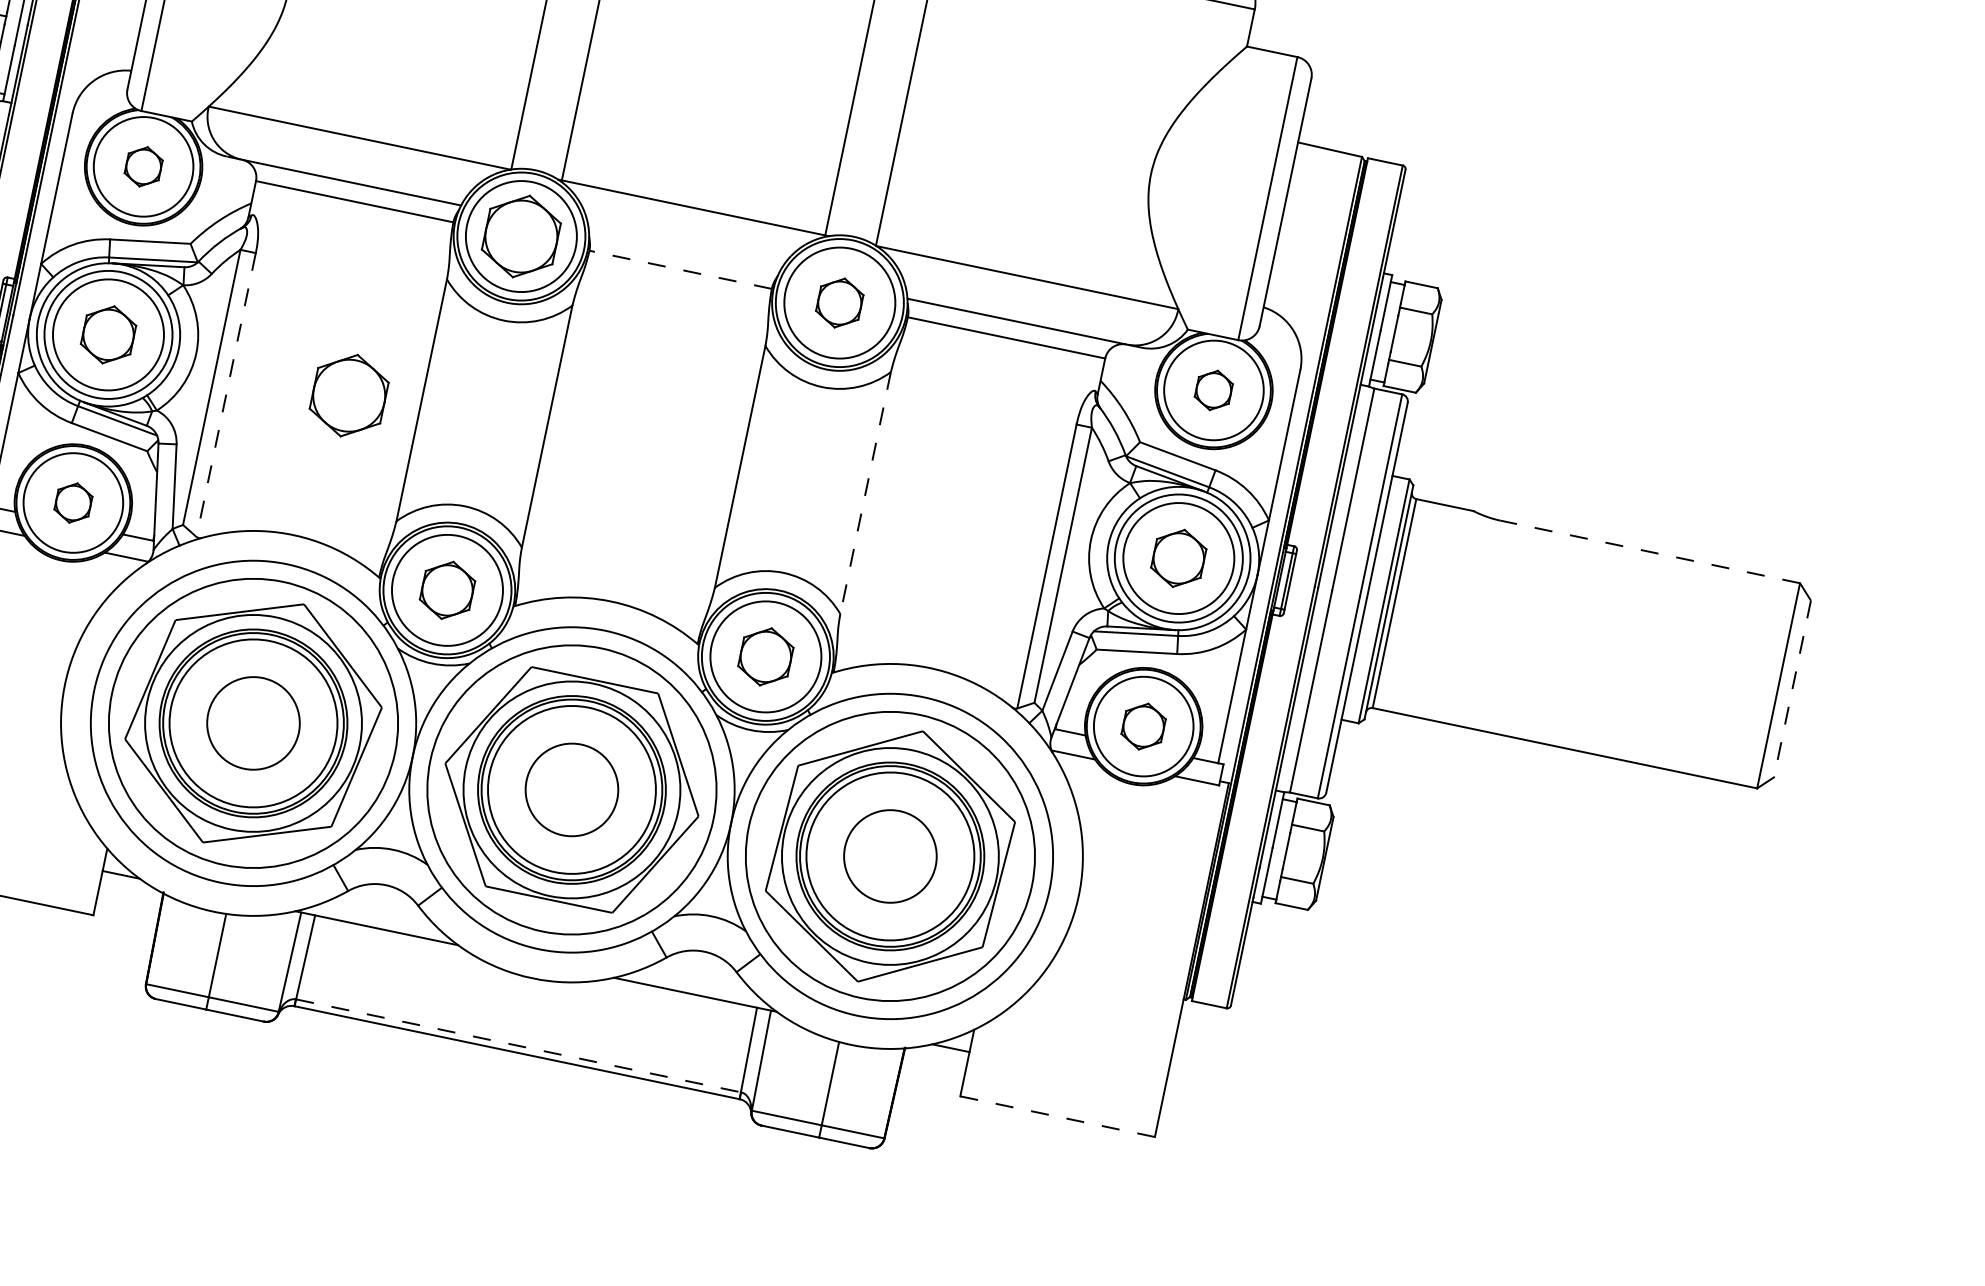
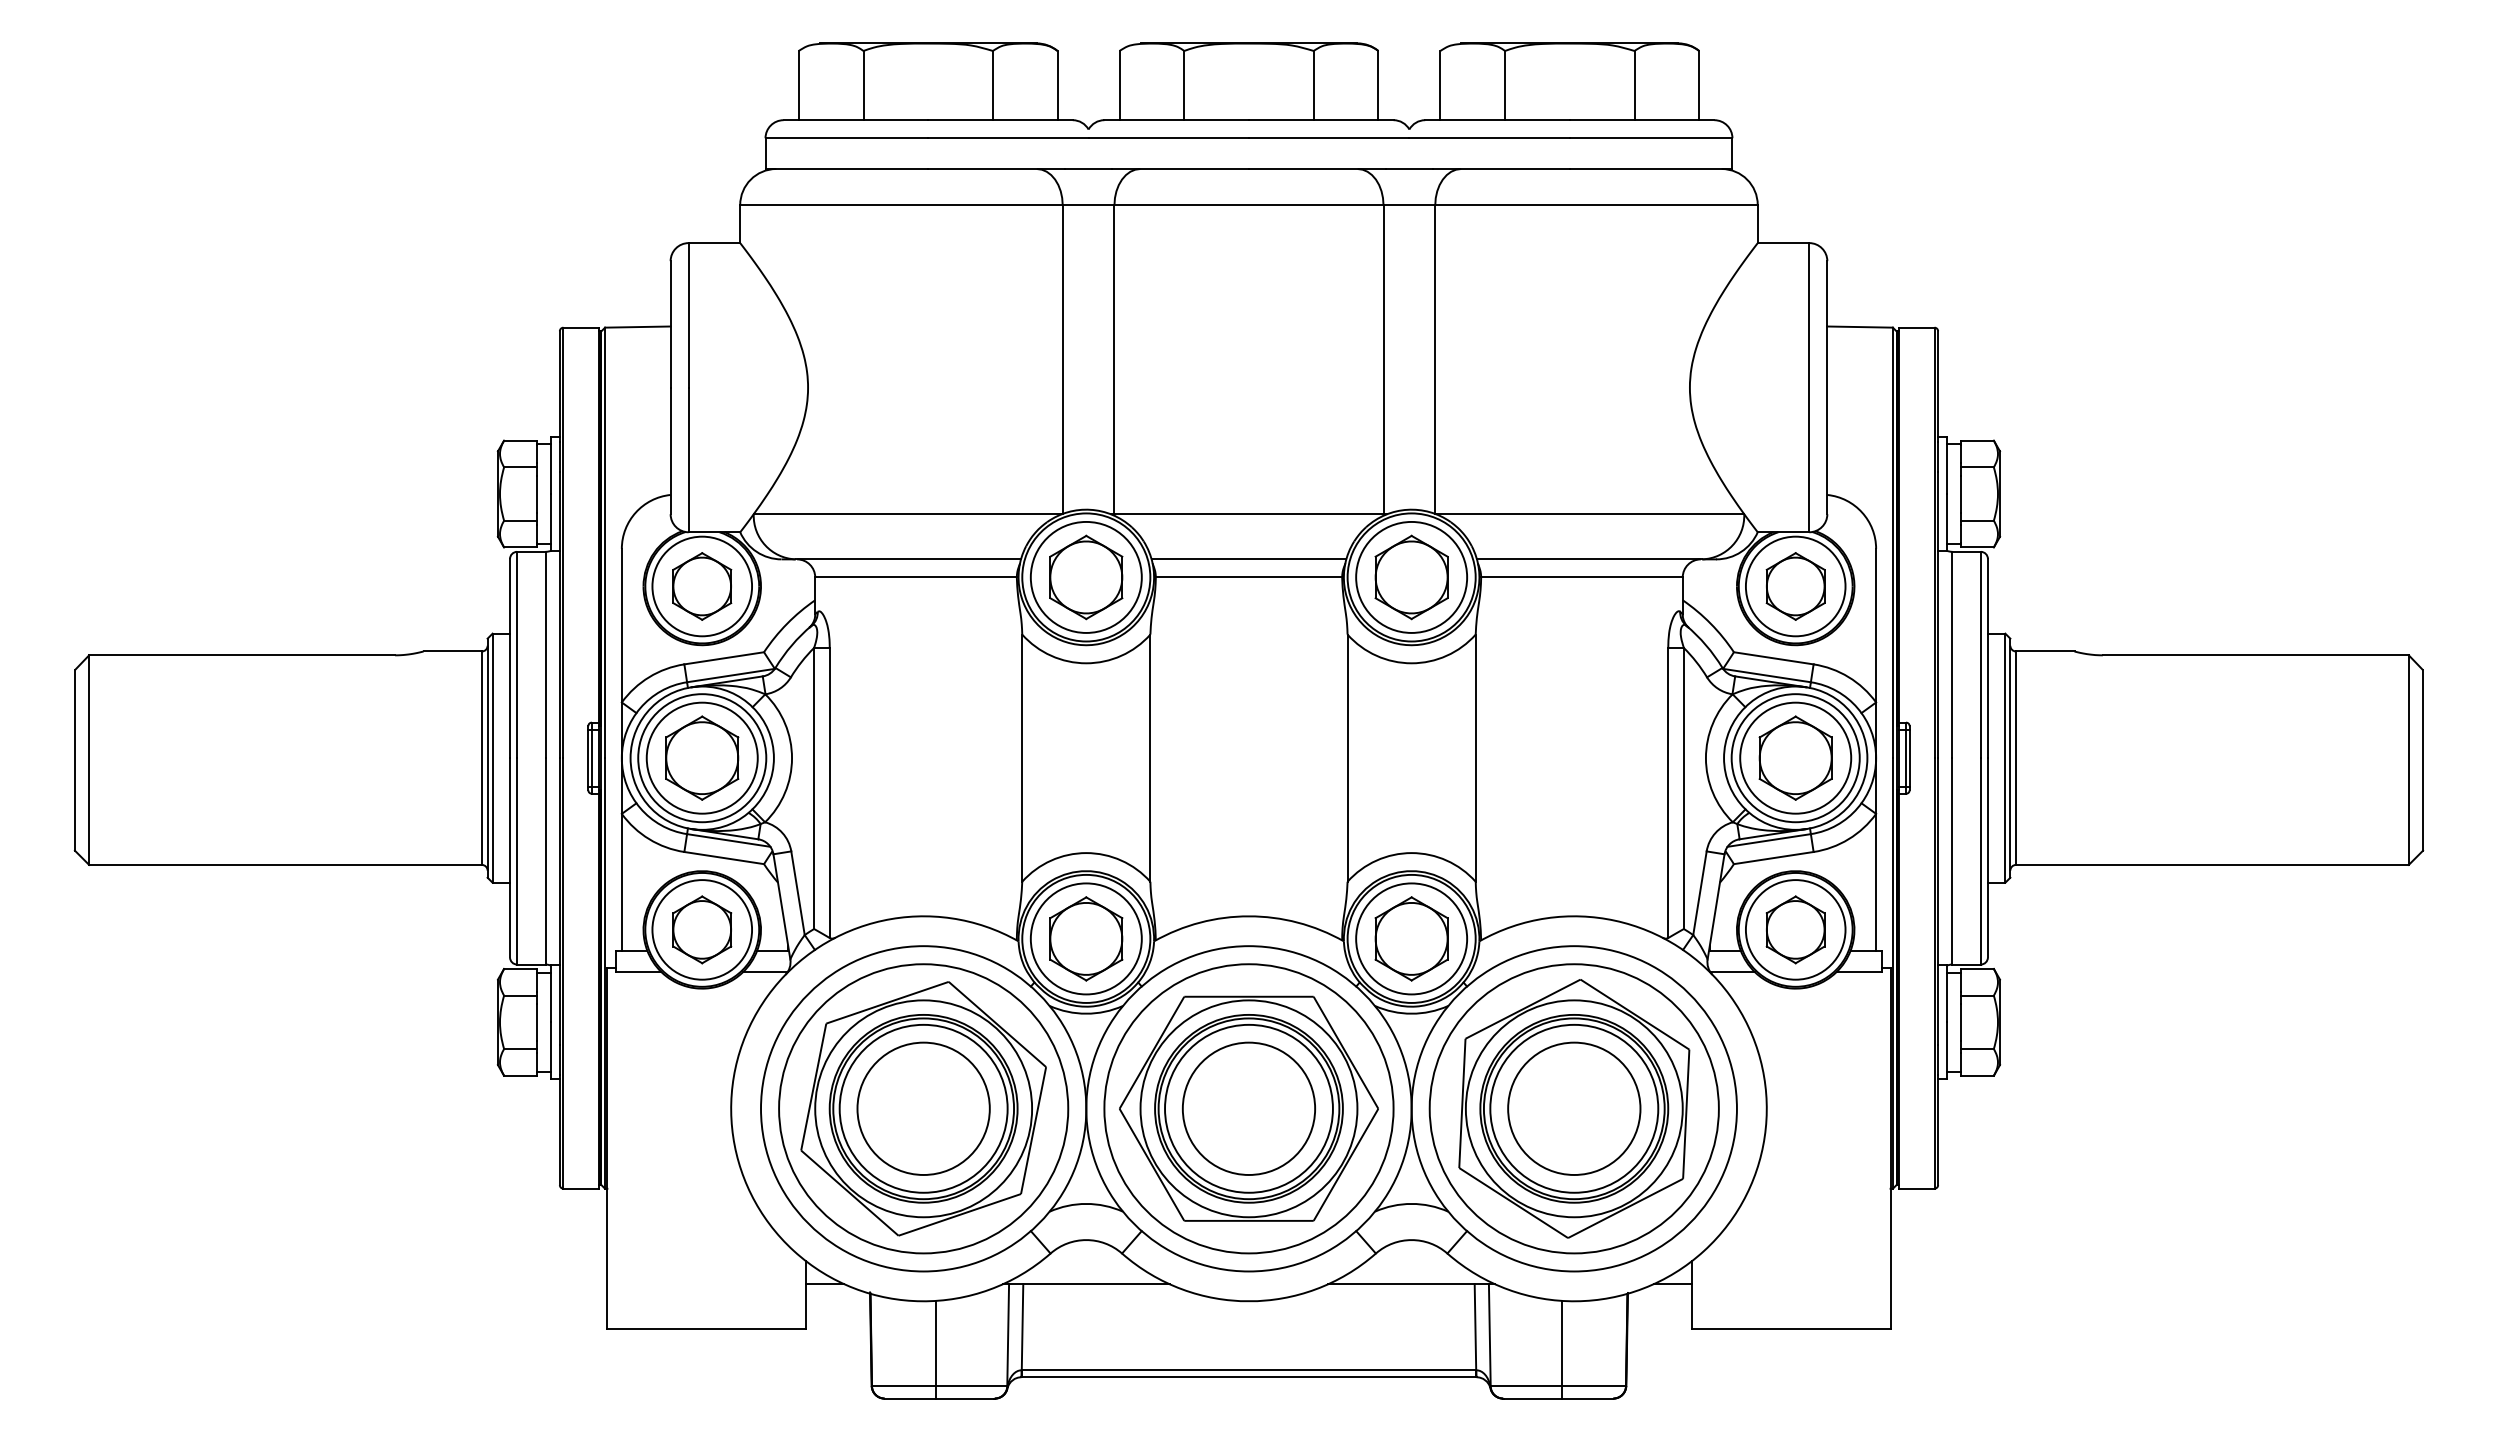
part: (143, 166) -> (702, 586), size x1.67
line: (683, 252) -> (1248, 559), added
line: (680, 269) -> (1248, 577), dashed -> solid
part: (839, 303) -> (1411, 577), size x1.67
part: (108, 334) -> (702, 757), size x1.43
part: (1213, 390) -> (1795, 586), size x1.67
line: (225, 395) -> (829, 793), dashed -> solid
part: (349, 395) -> (950, 768), removed
line: (865, 493) -> (1475, 758), dashed -> solid
part: (73, 502) -> (702, 929), size x1.67
line: (1649, 552) -> (2255, 655), dashed -> solid
part: (1178, 557) -> (1795, 757), size x1.43
part: (447, 589) -> (1086, 938), size x1.43
part: (765, 656) -> (1411, 938), size x1.43
line: (1792, 689) -> (2423, 760), dashed -> solid
circle: (253, 723) -> (923, 1108), size x1.43
part: (1143, 726) -> (1795, 929), size x1.43
circle: (571, 789) -> (1248, 1108), size x1.43
circle: (890, 856) -> (1574, 1108), size x1.43
line: (518, 1046) -> (1249, 1370), dashed -> solid
line: (1057, 1116) -> (1791, 1329), dashed -> solid

